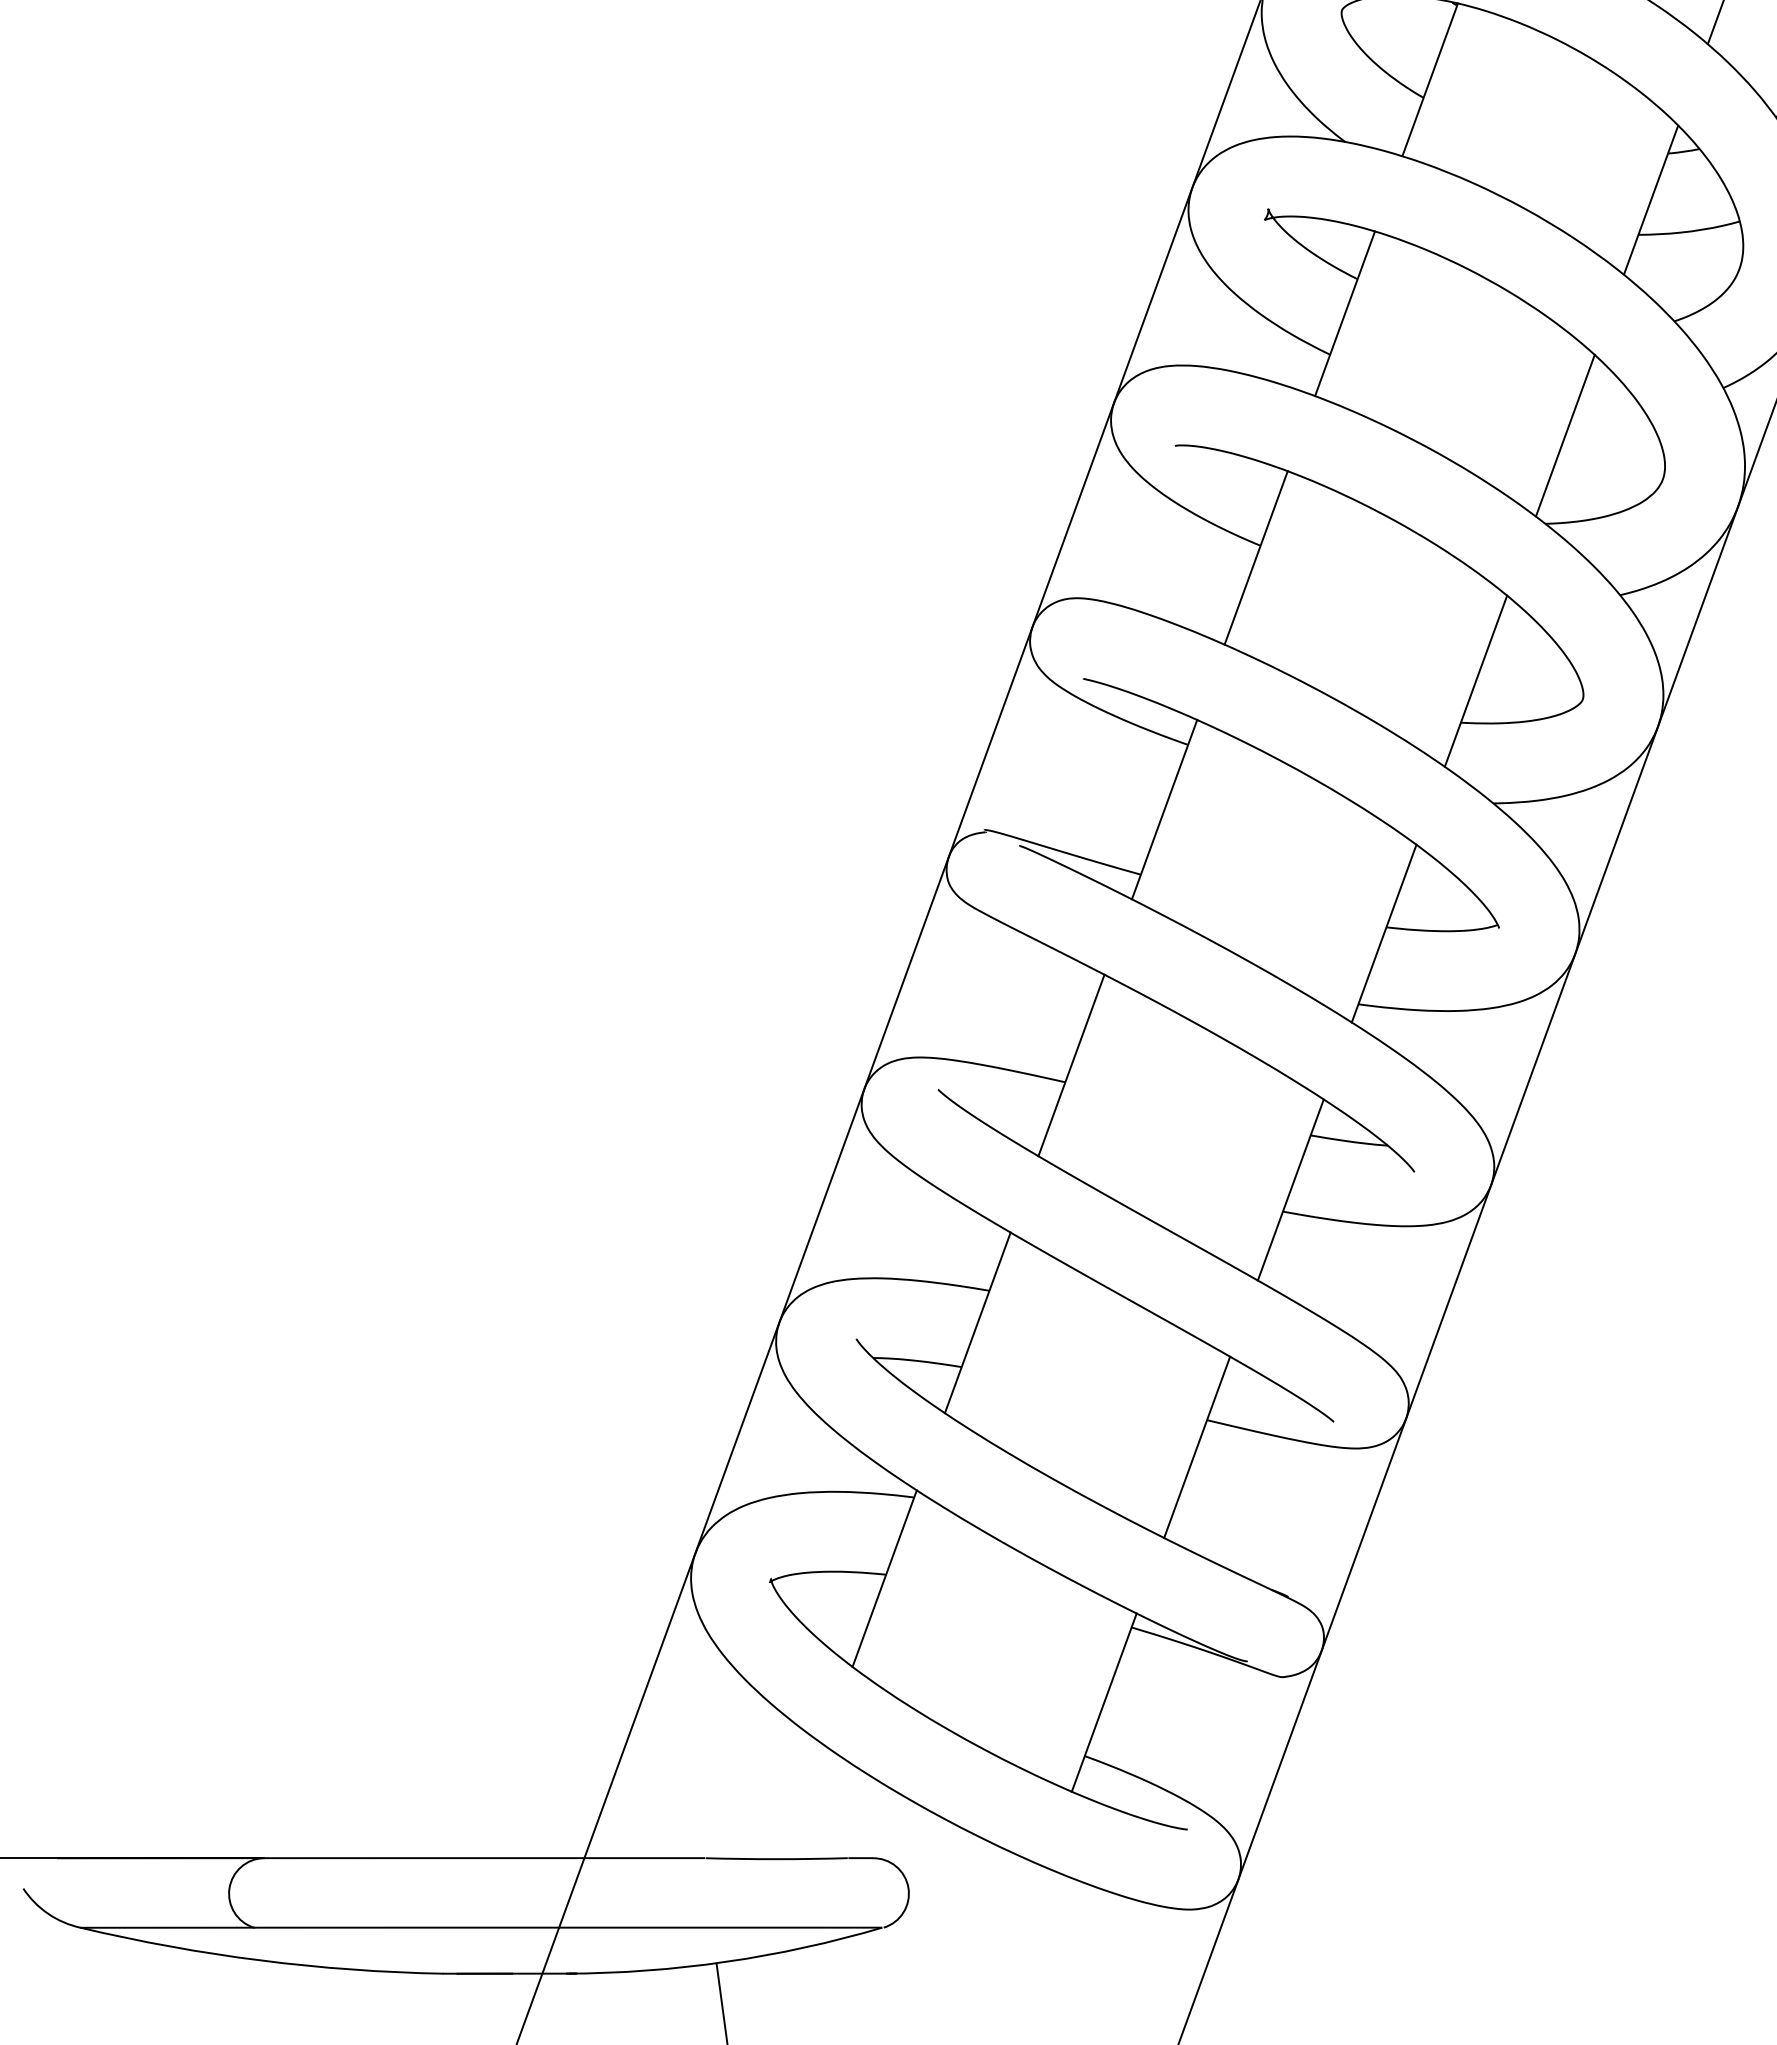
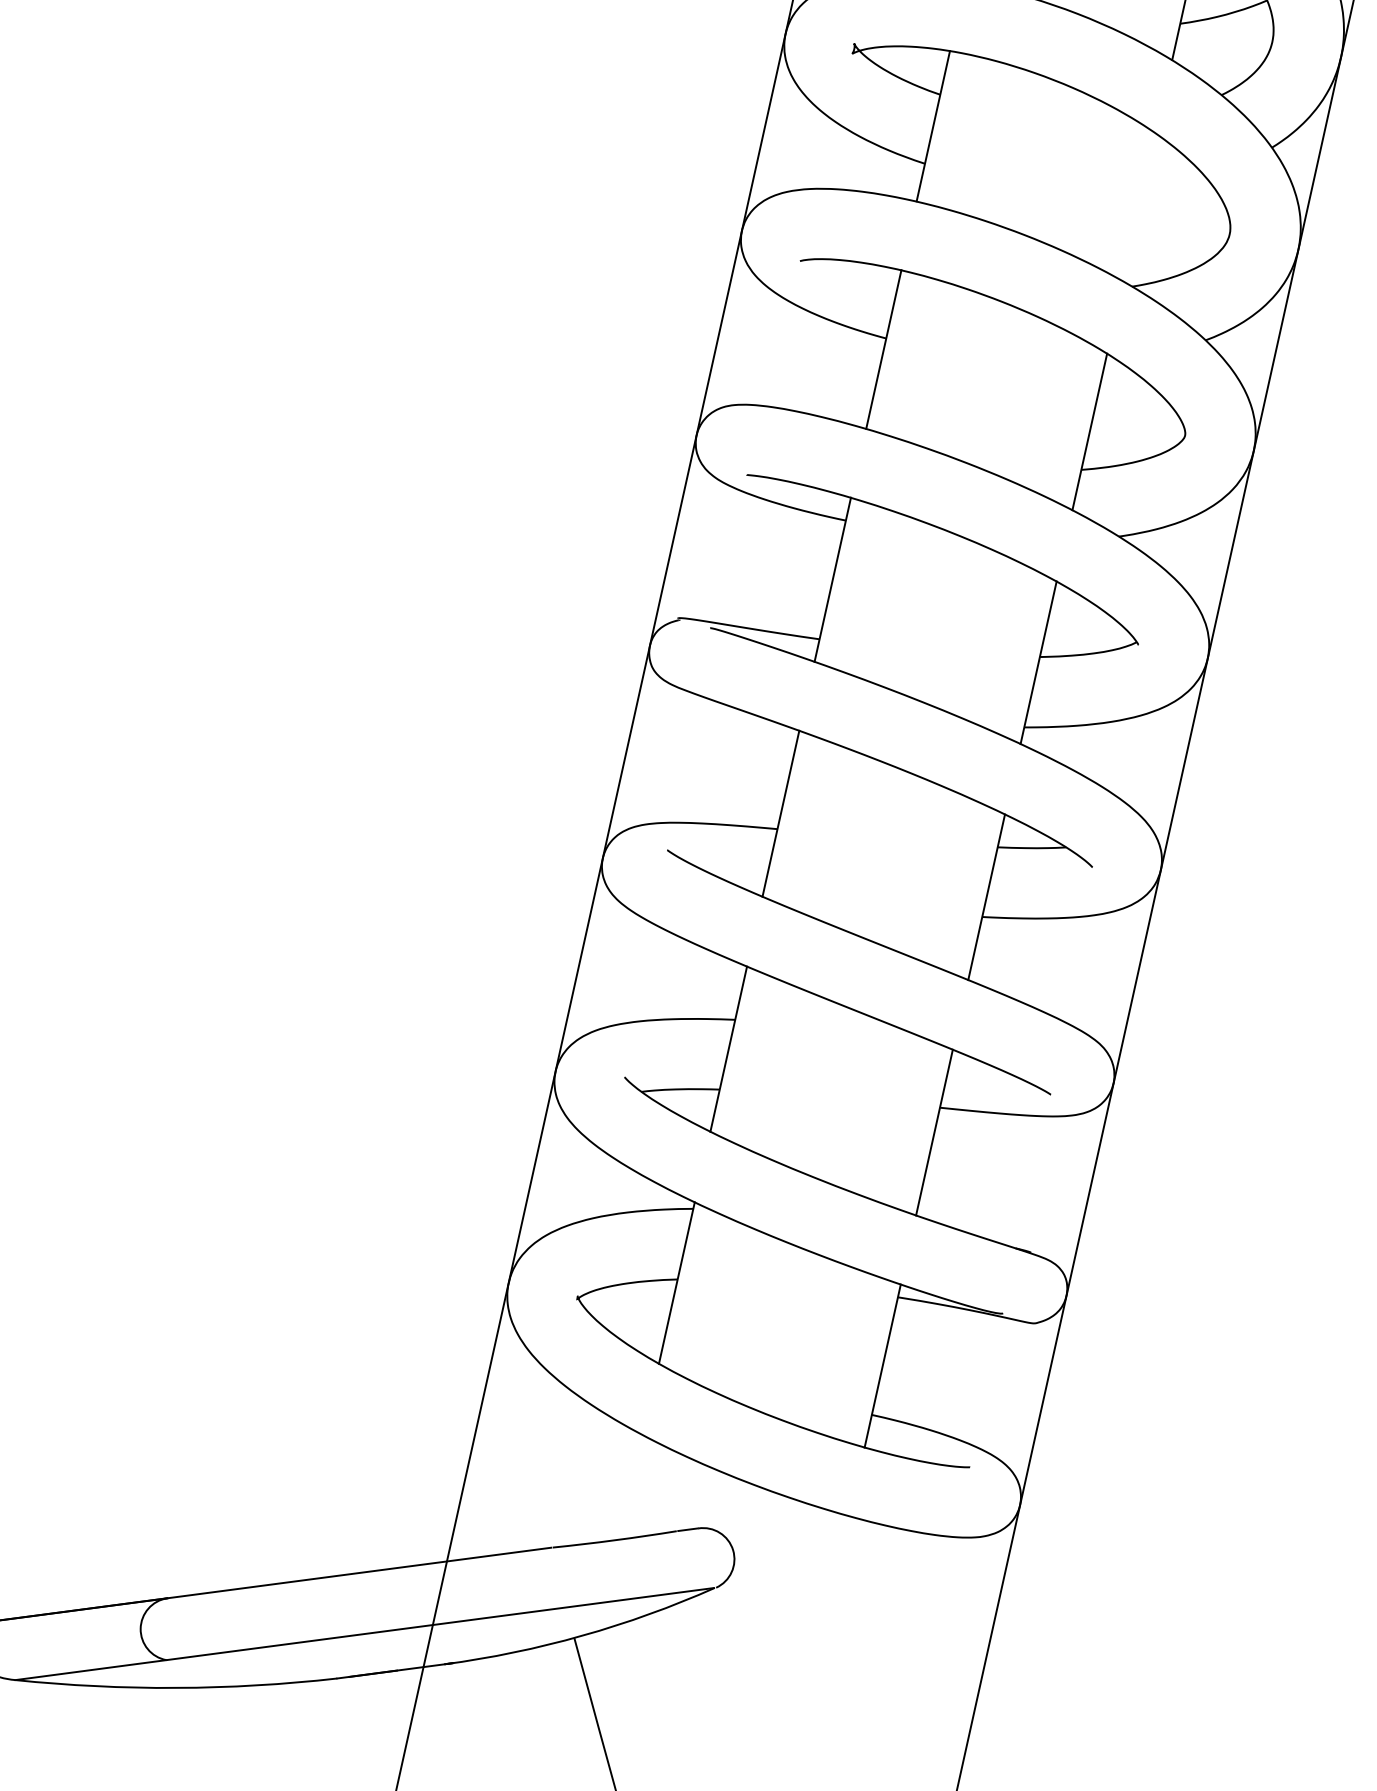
line: (1564, 435) -> (1138, 207), removed

